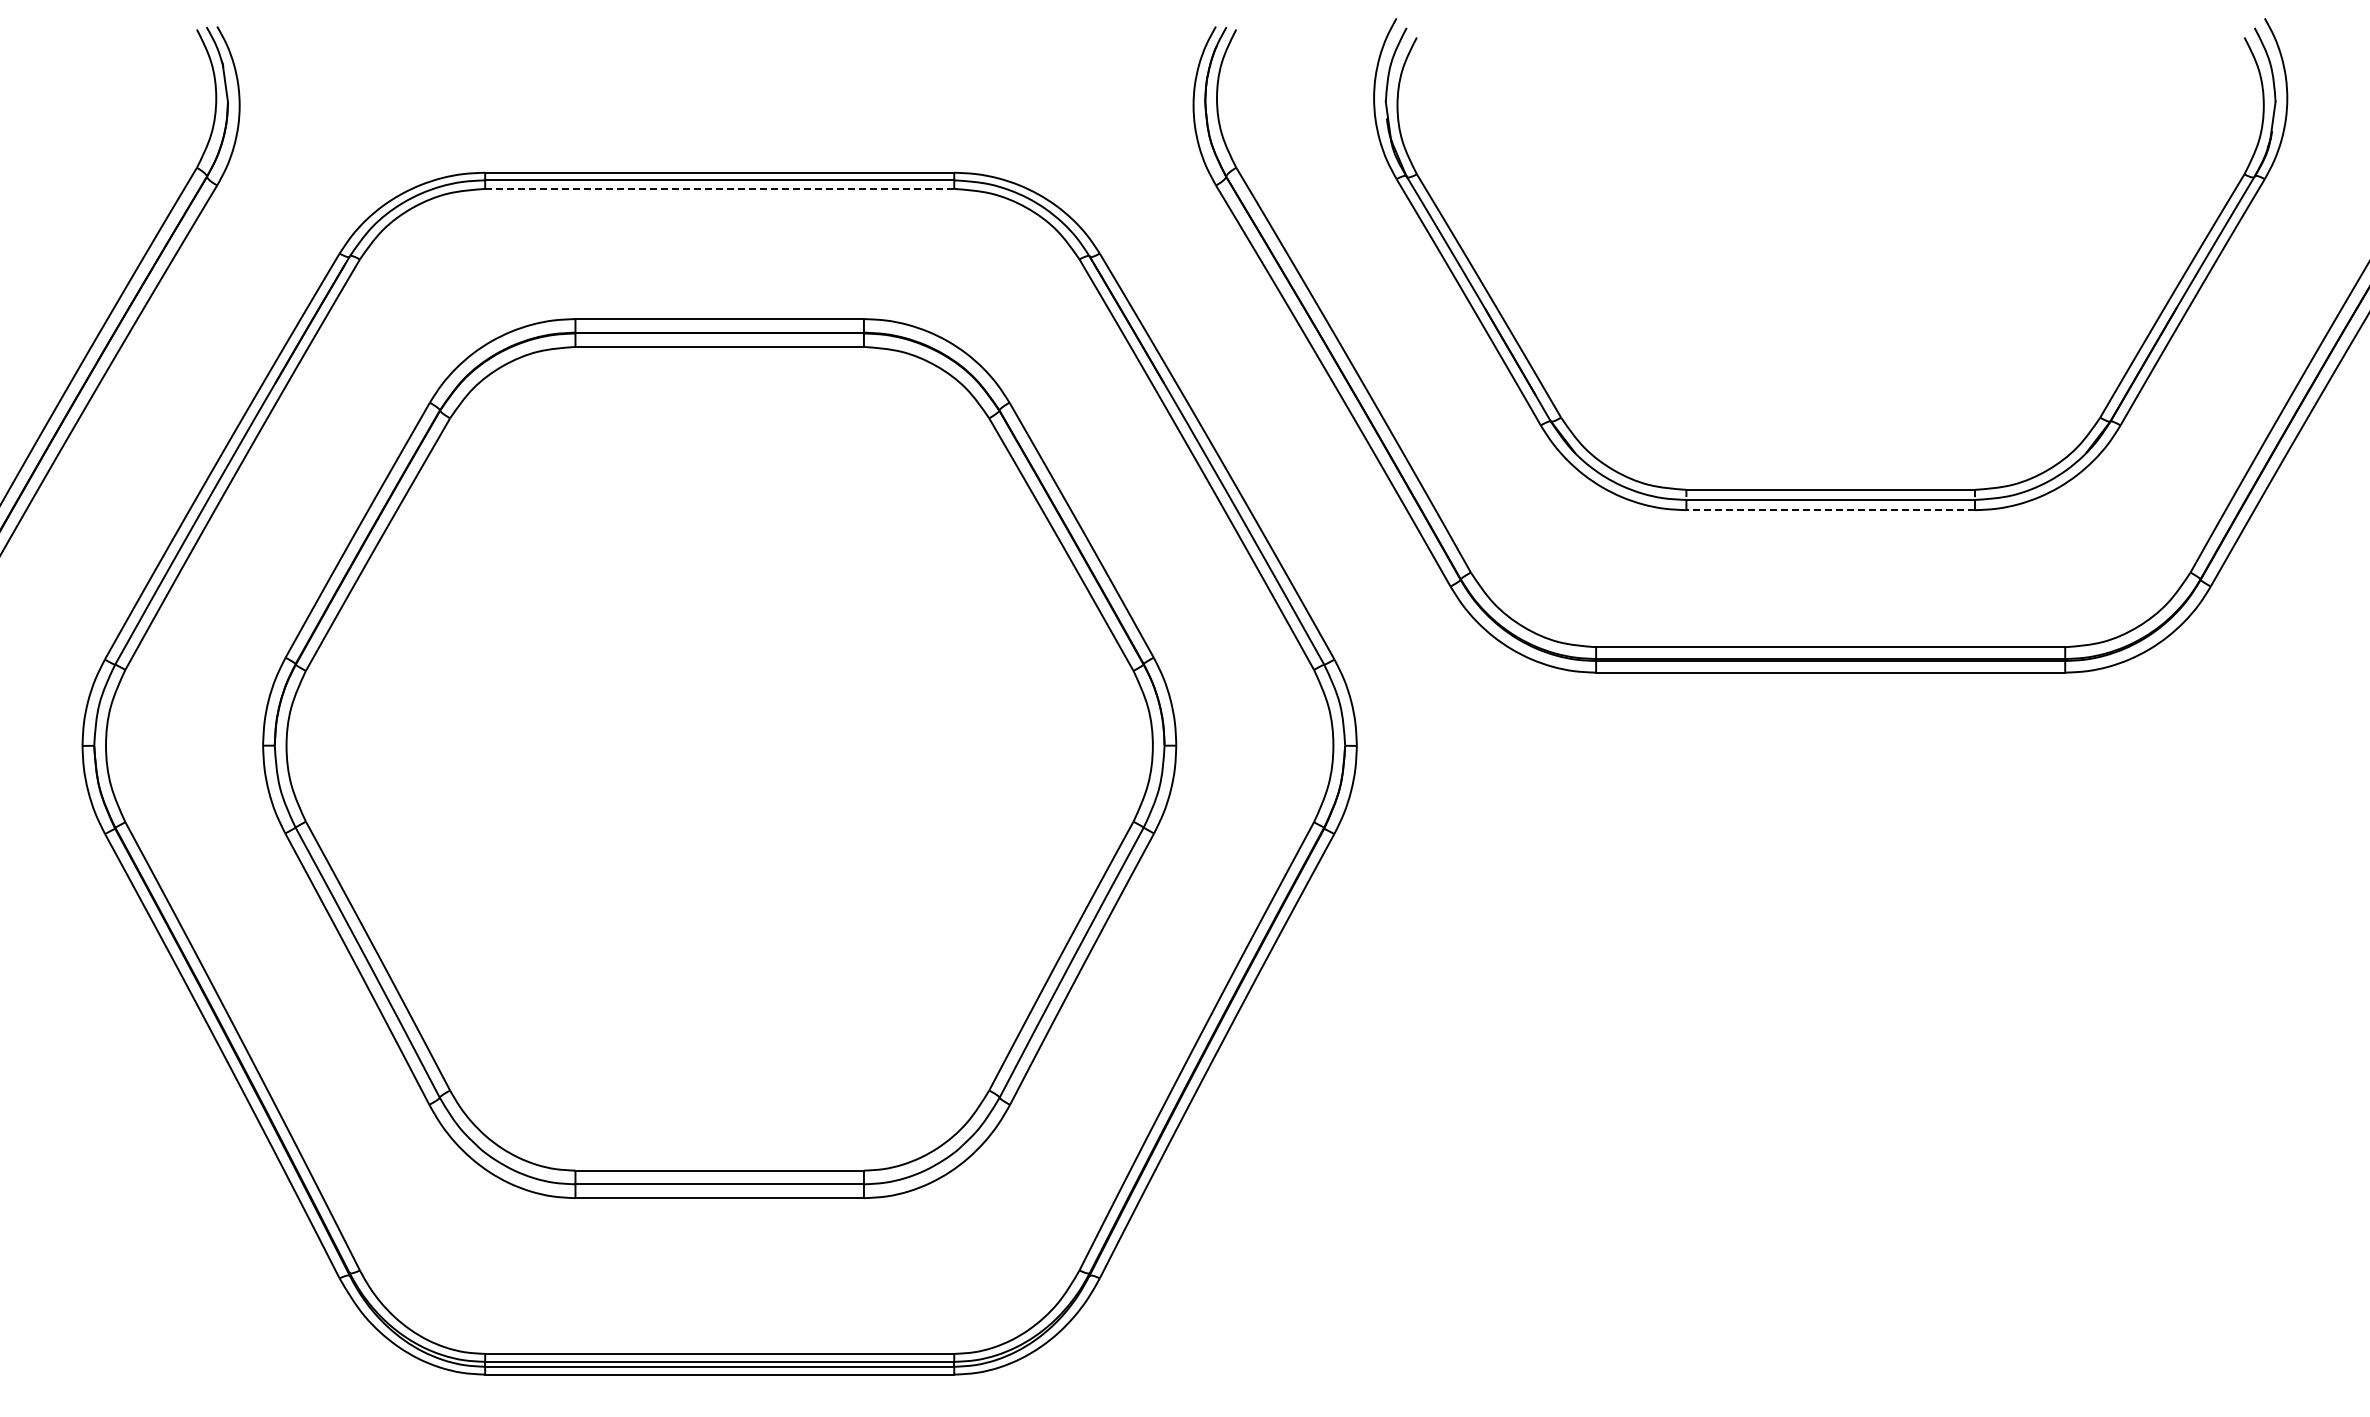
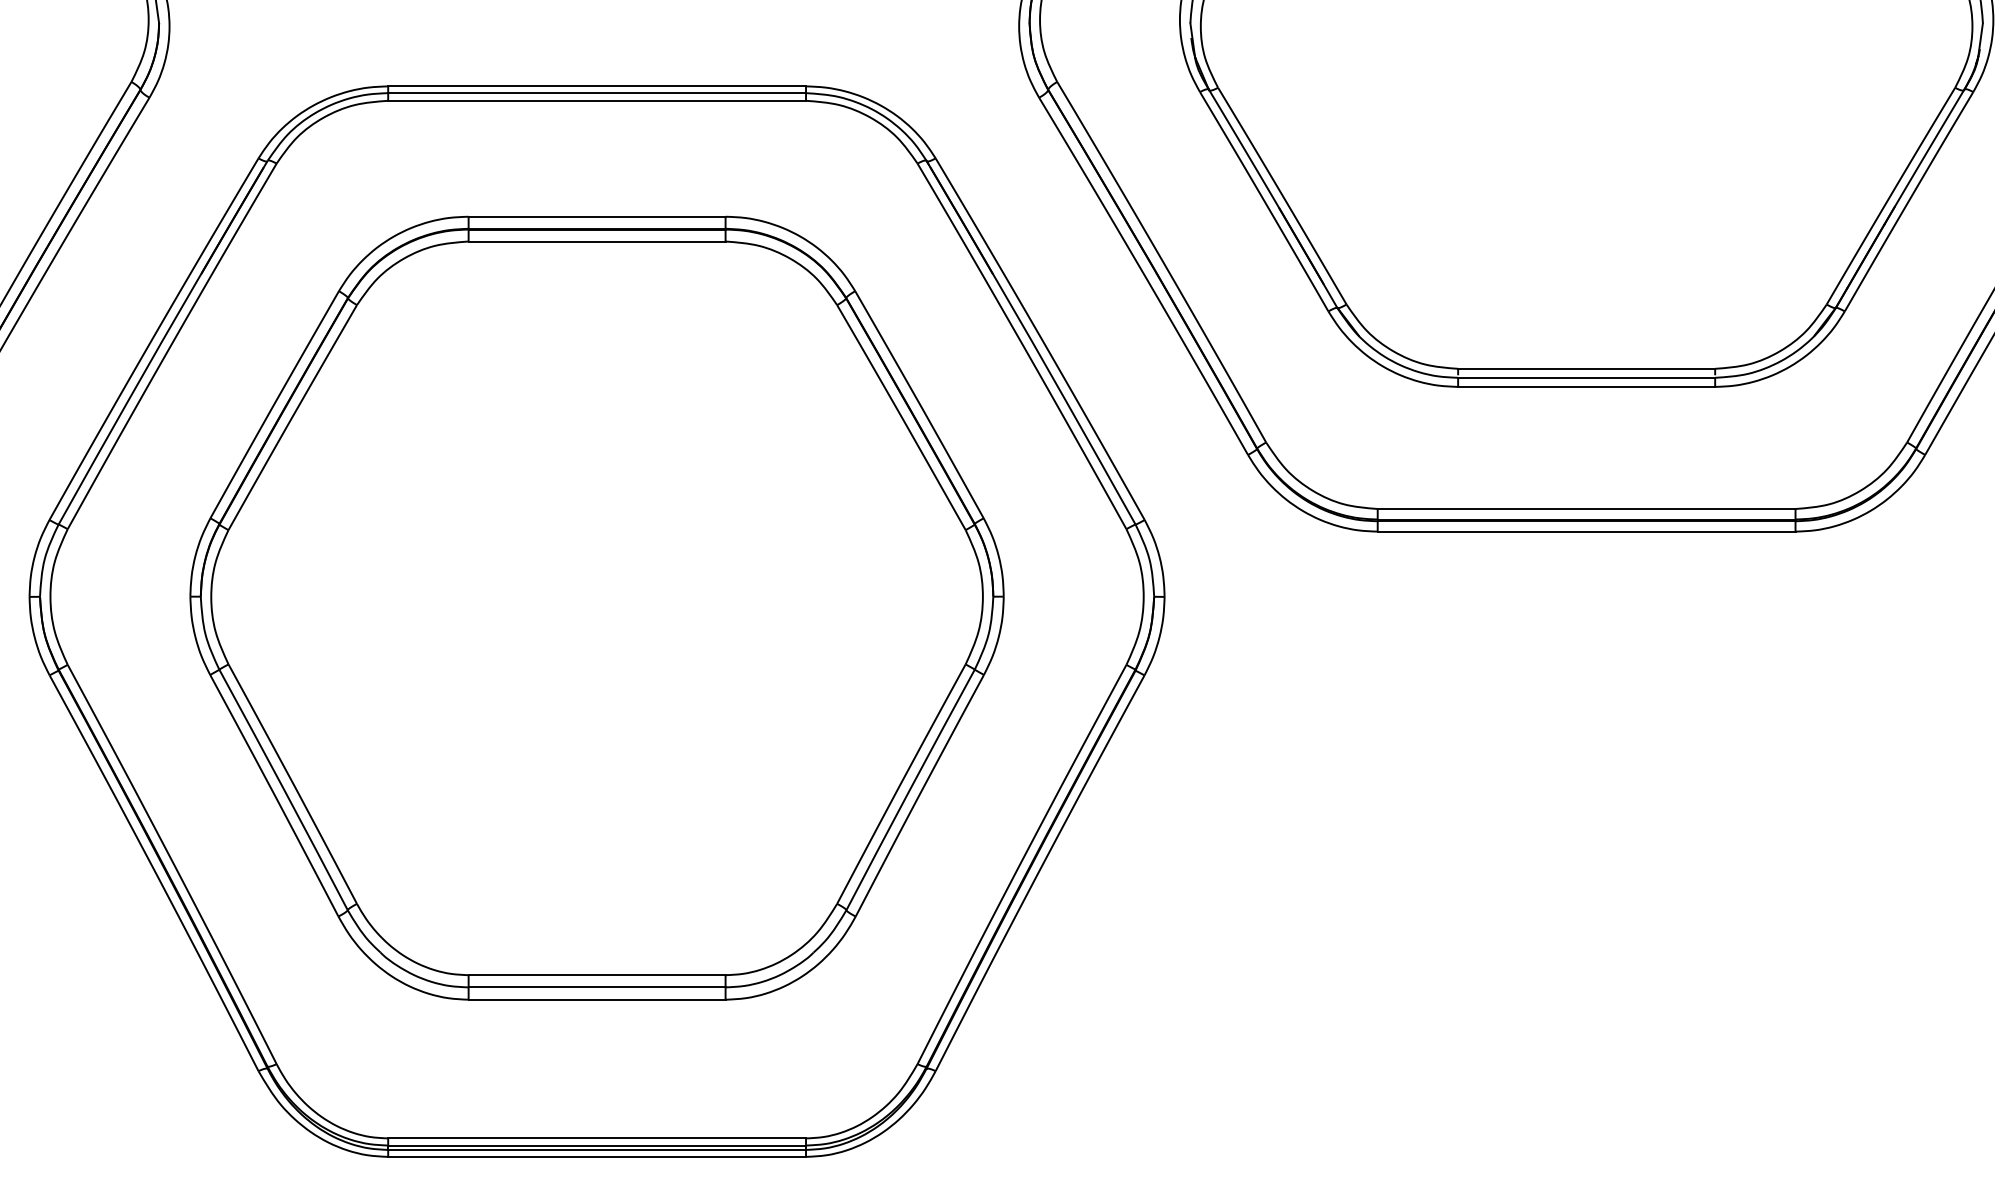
line: (719, 188) -> (596, 100), dashed -> solid
line: (1830, 510) -> (1586, 387), dashed -> solid

